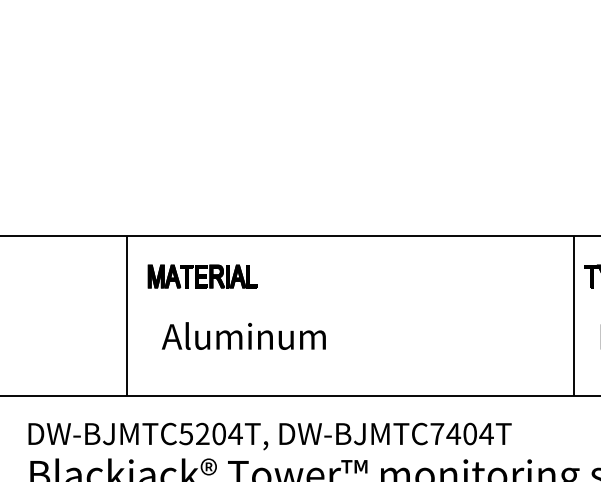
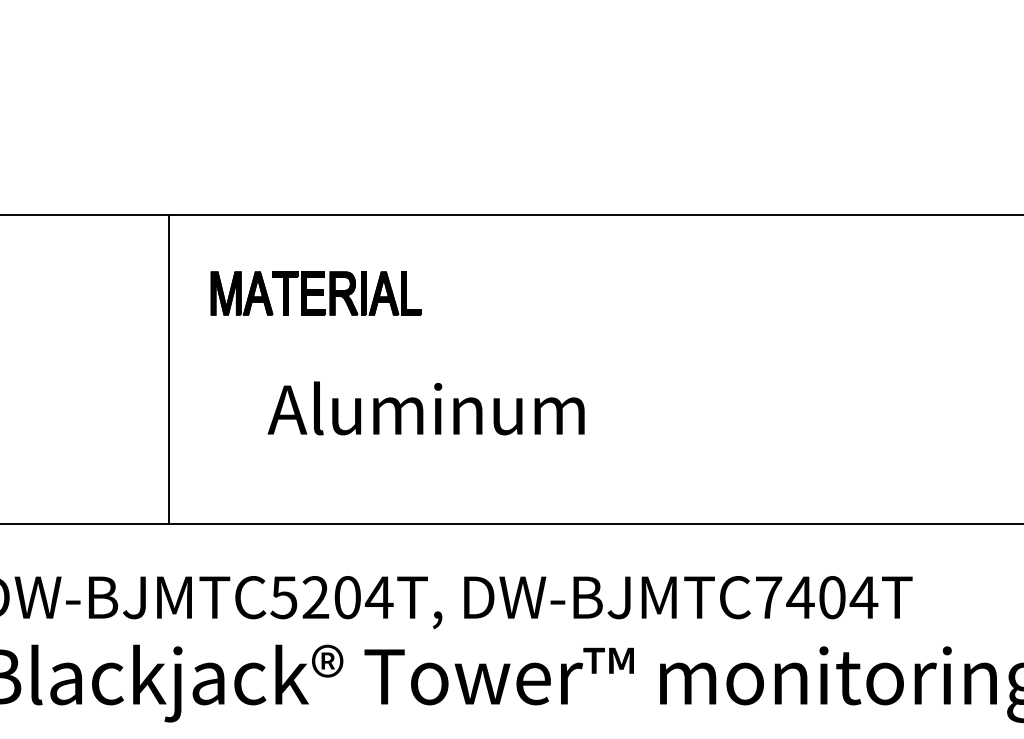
text: (243, 335) -> (425, 407), moved

